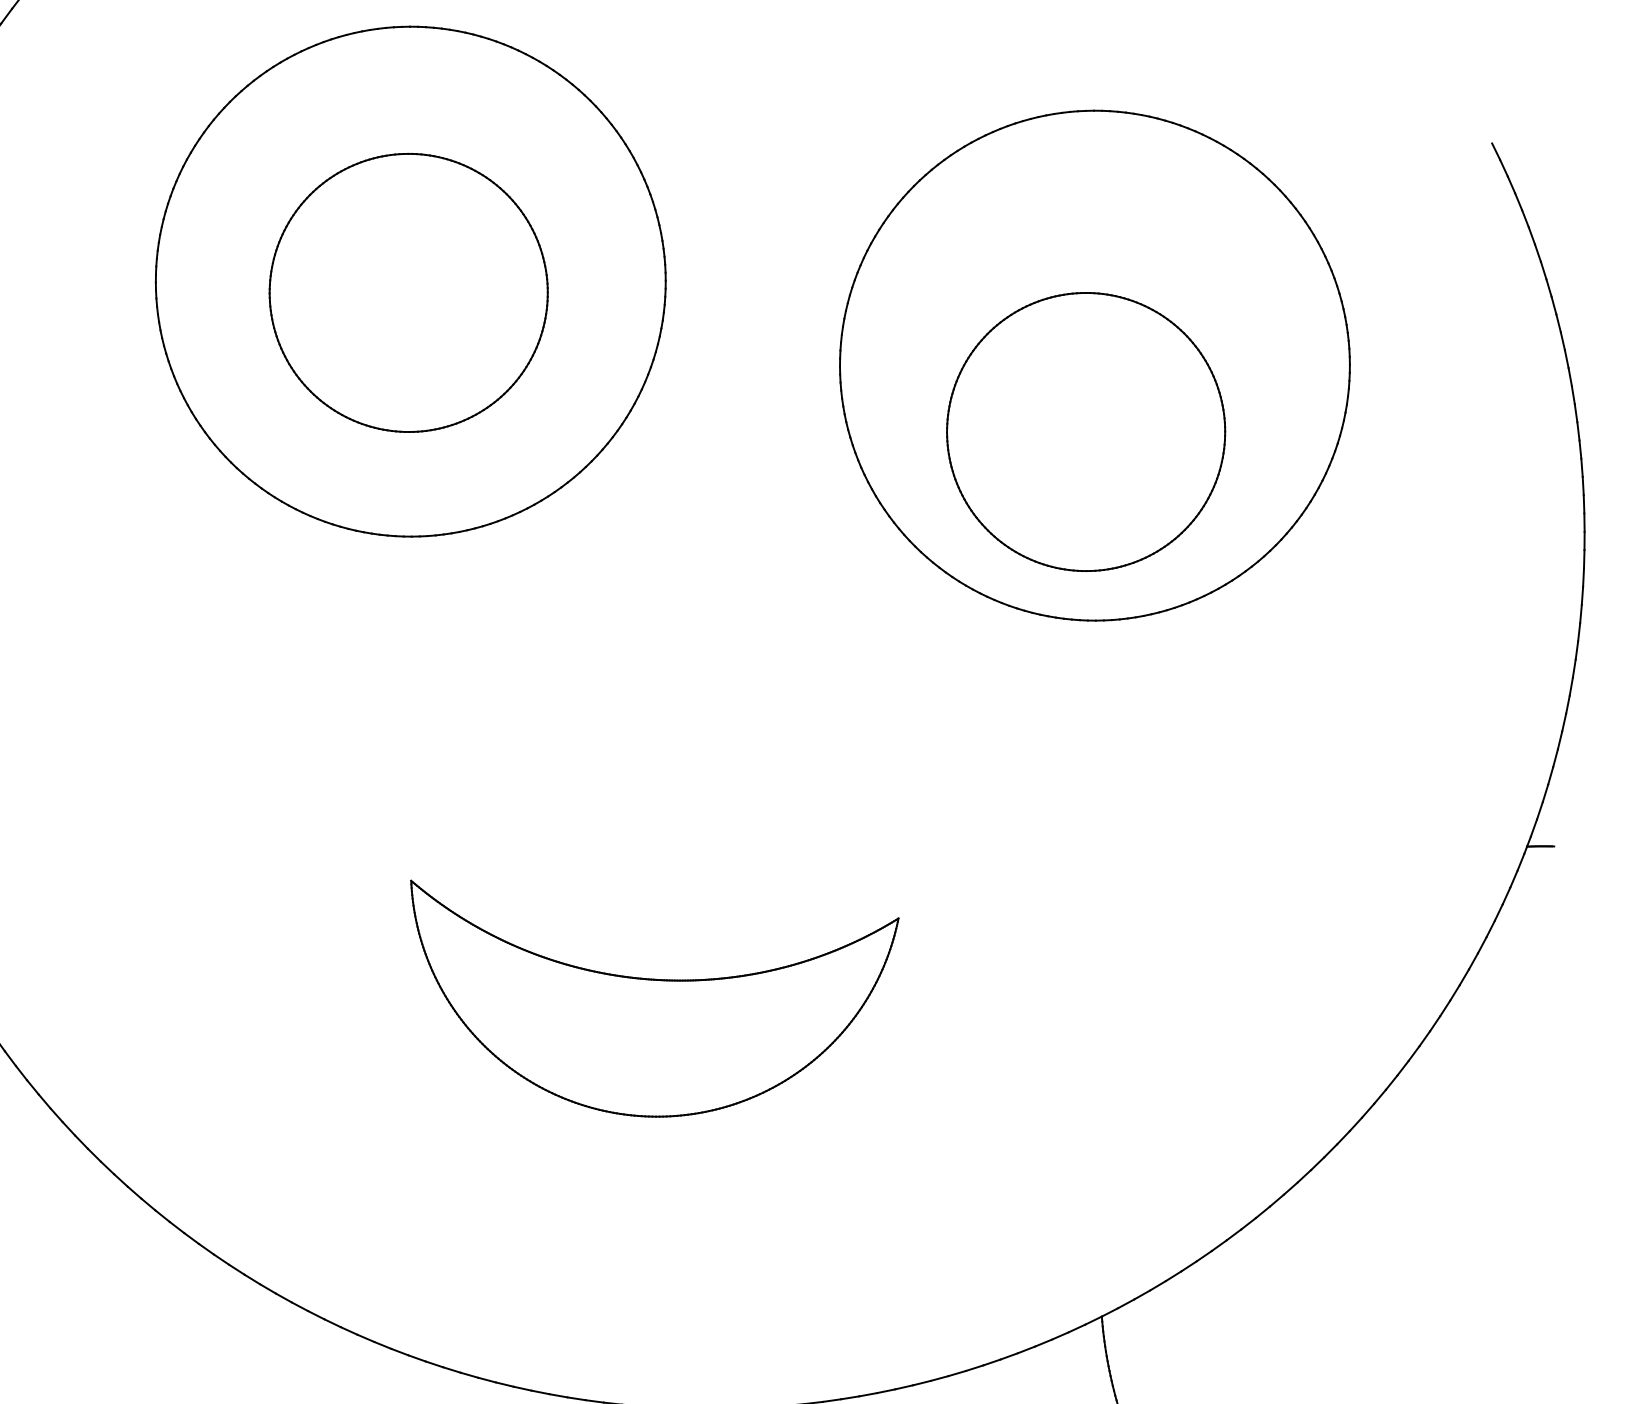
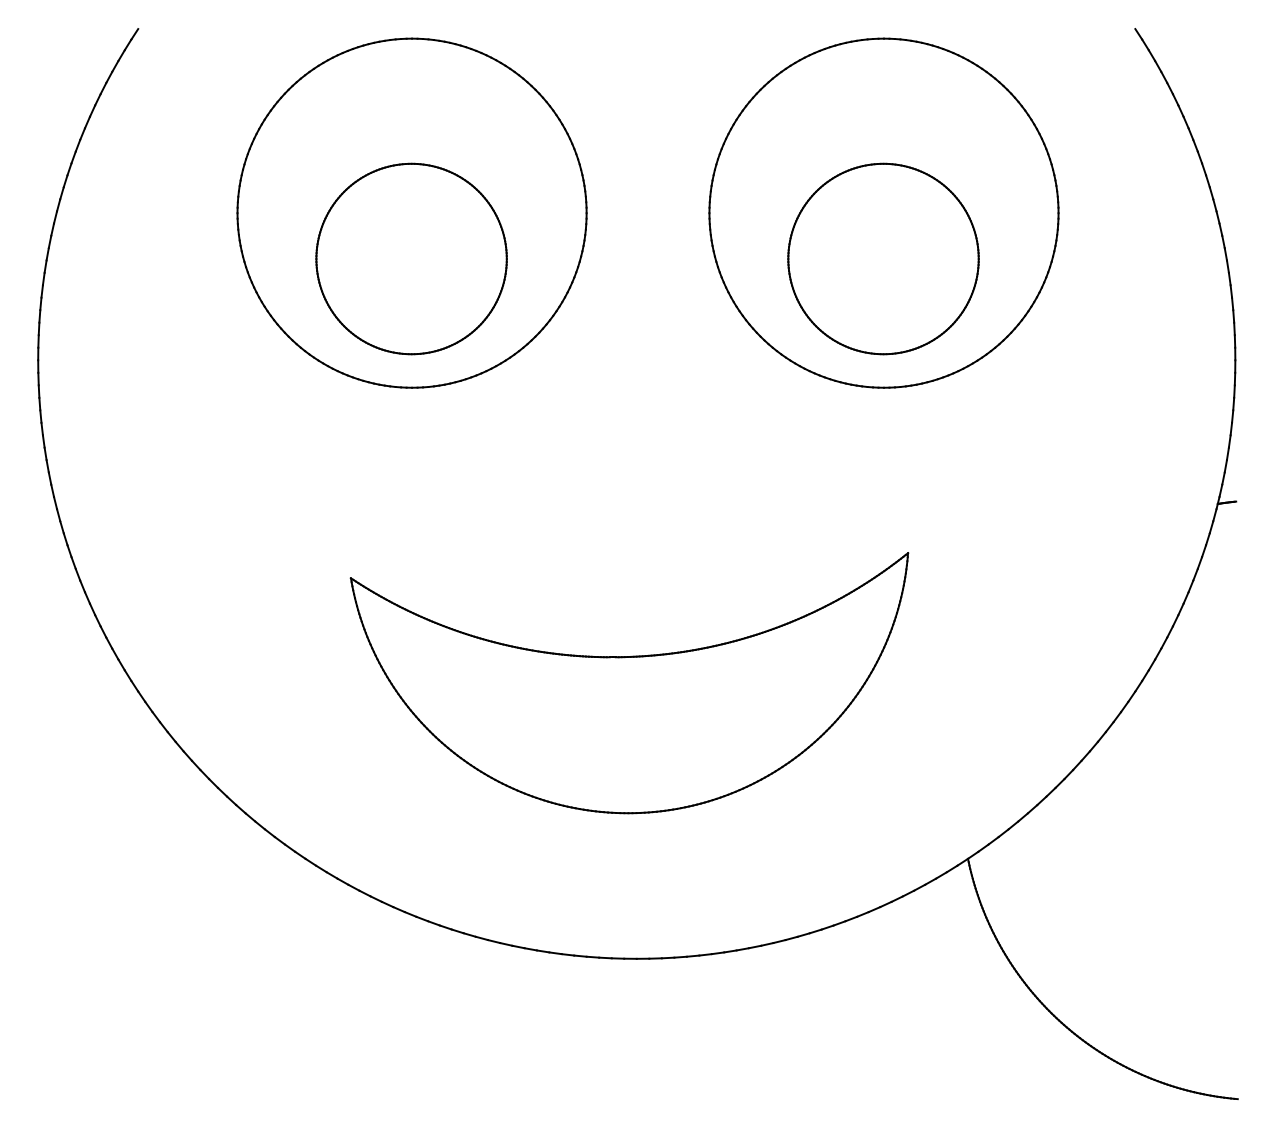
part: (408, 292) -> (411, 258), moved
part: (642, 1002) -> (629, 683), size x1.67

